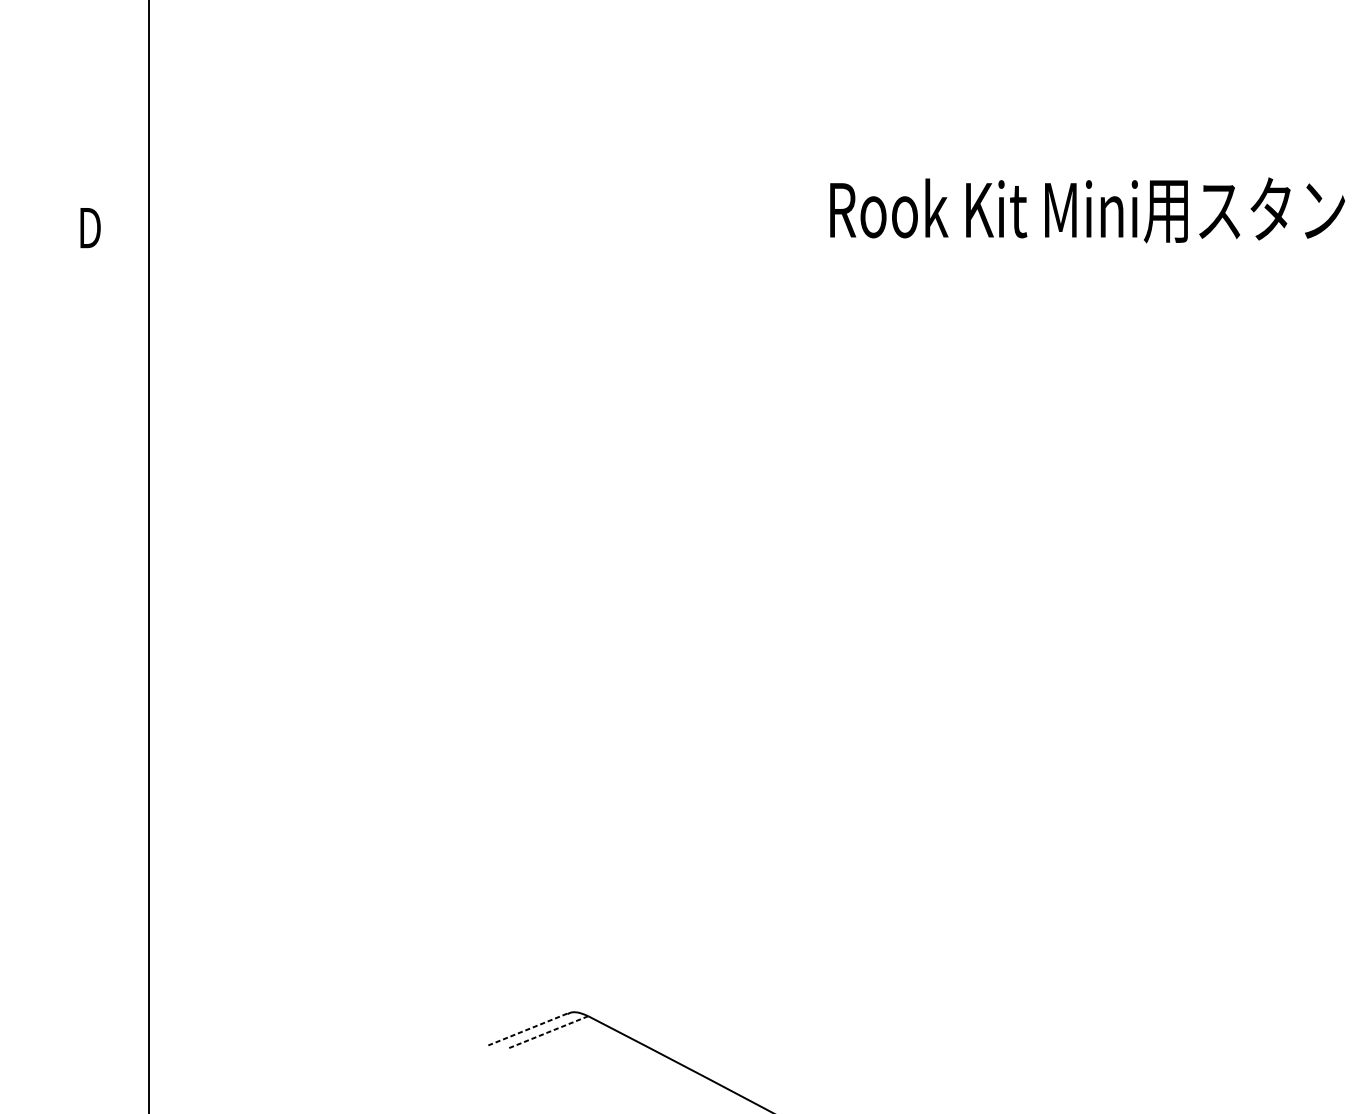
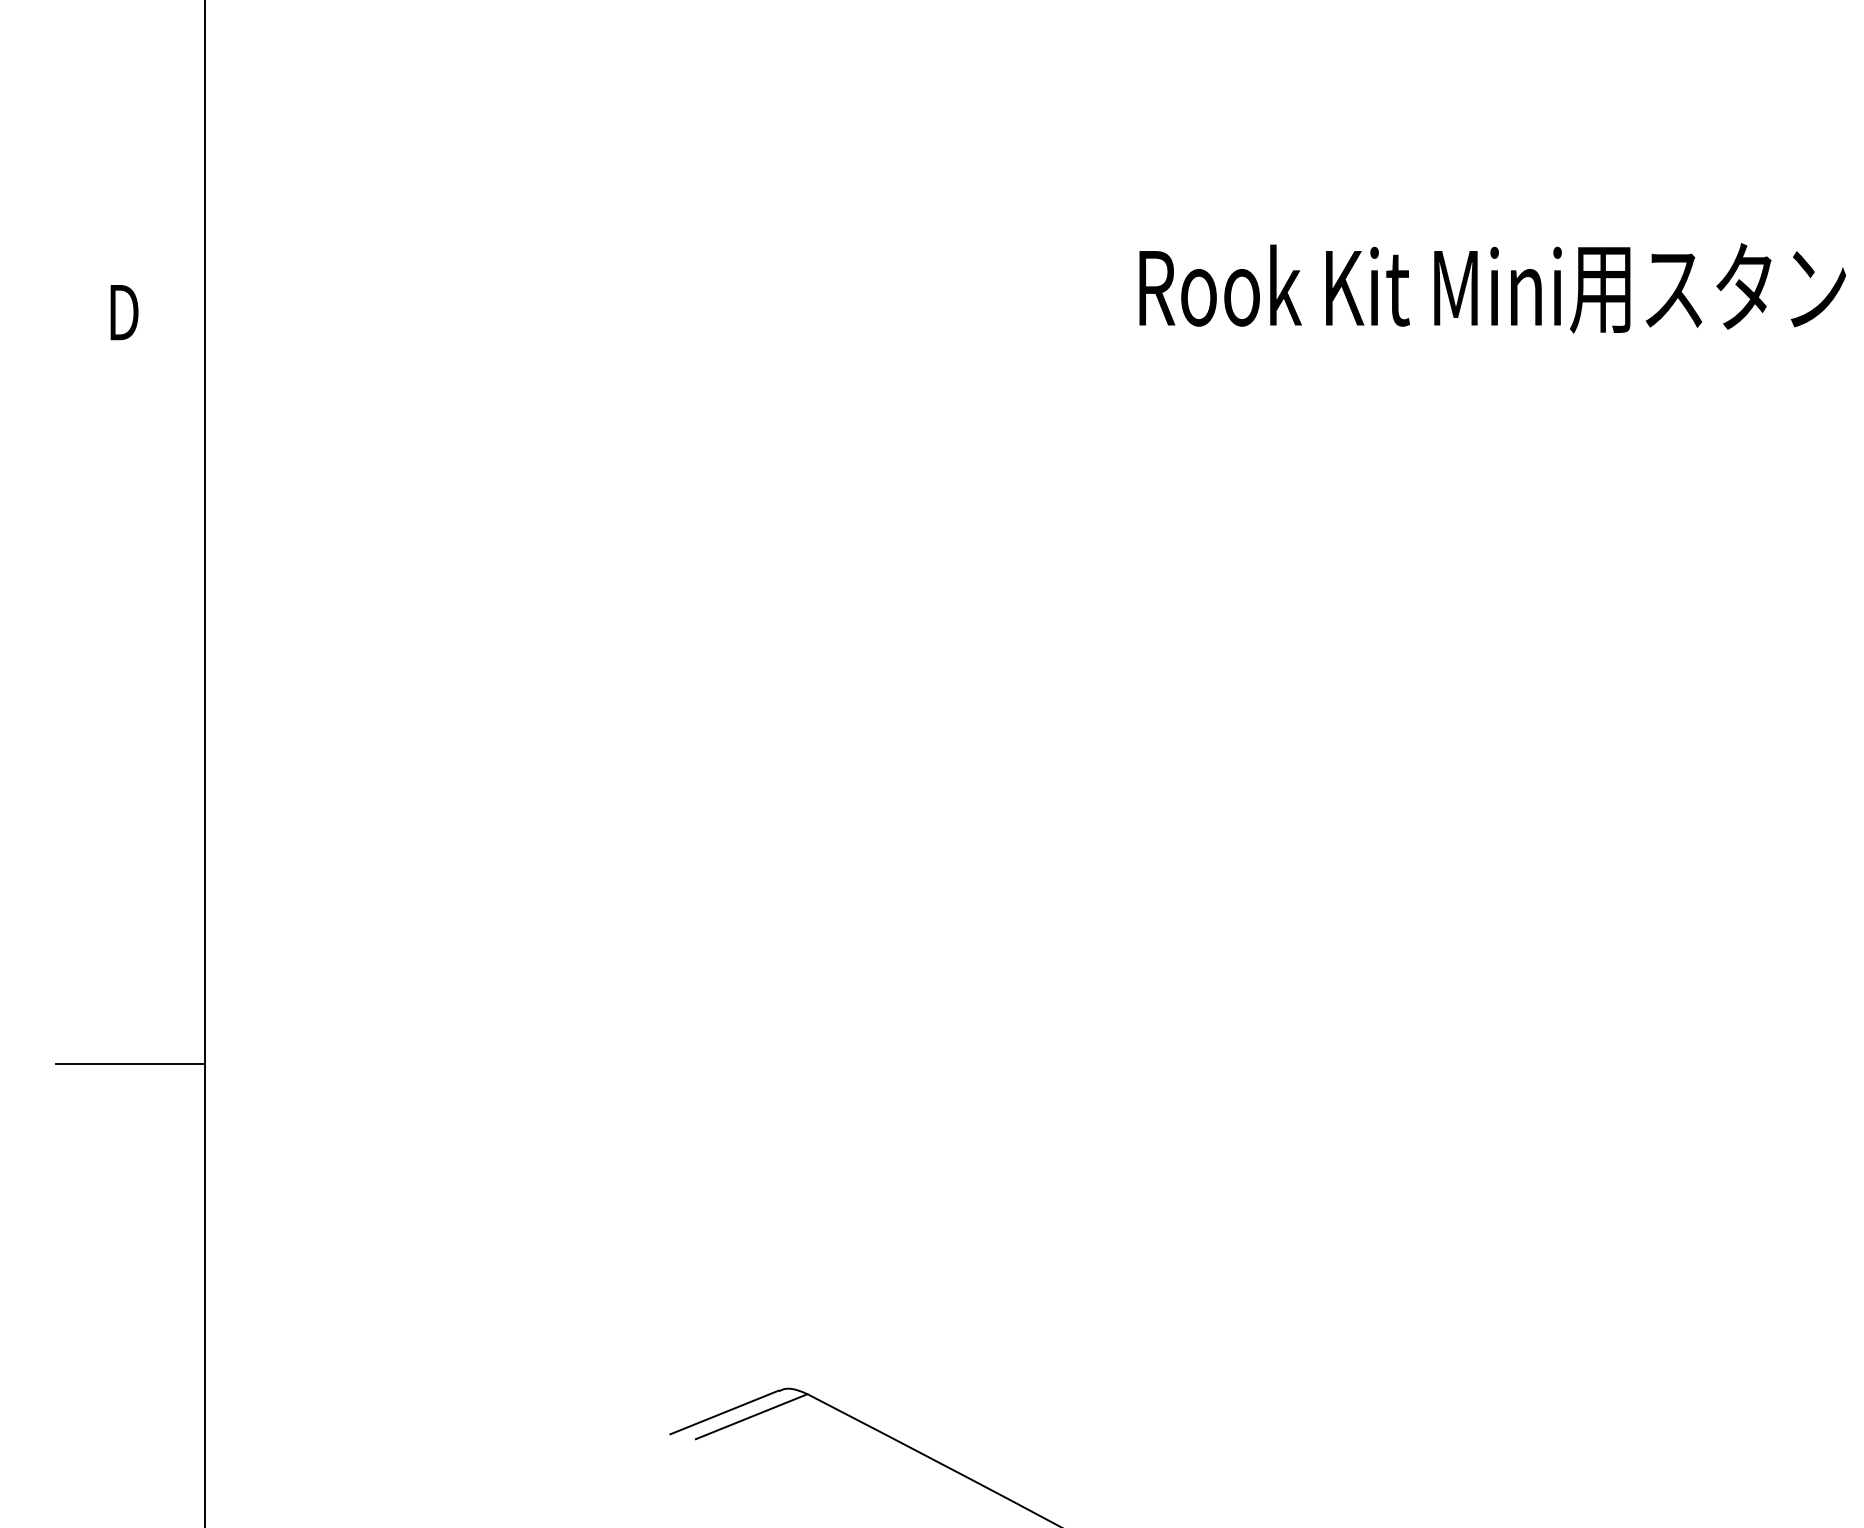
line: (94, 775) -> (129, 1064), added
line: (527, 1029) -> (724, 1412), dashed -> solid
line: (547, 1032) -> (751, 1416), dashed -> solid

